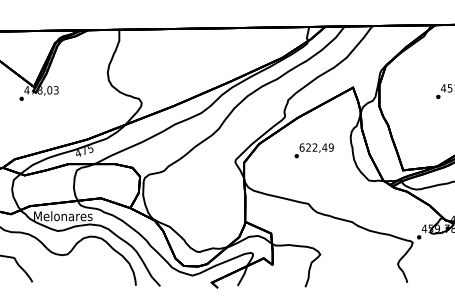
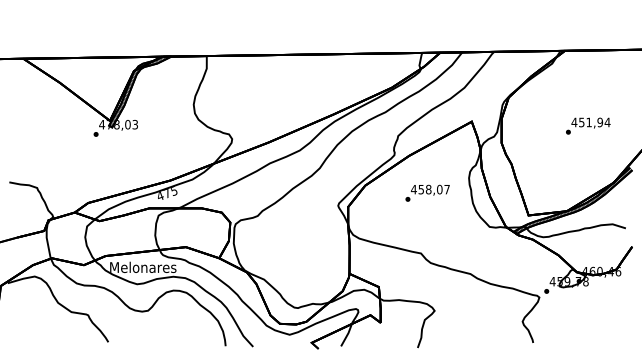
text: (315, 147) -> (429, 189), 622,49 -> 458,07

